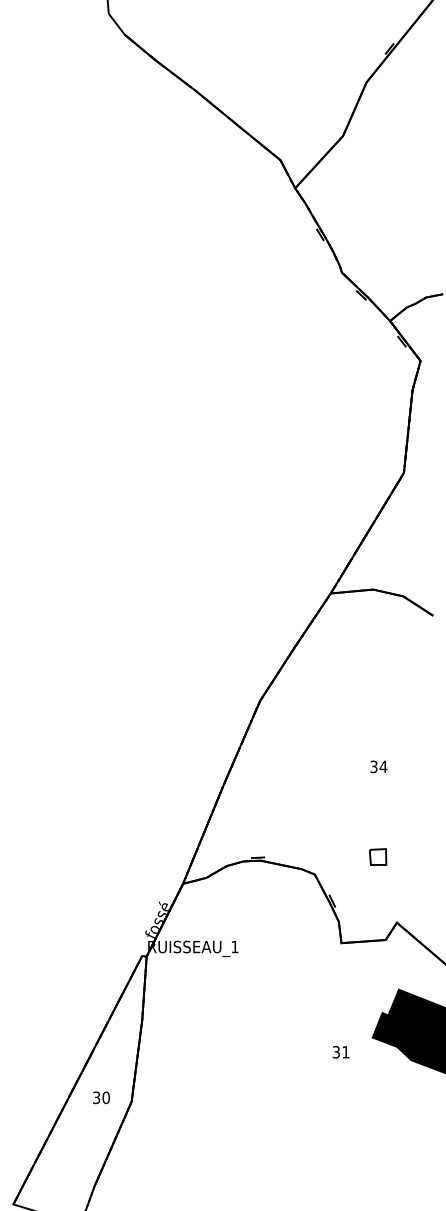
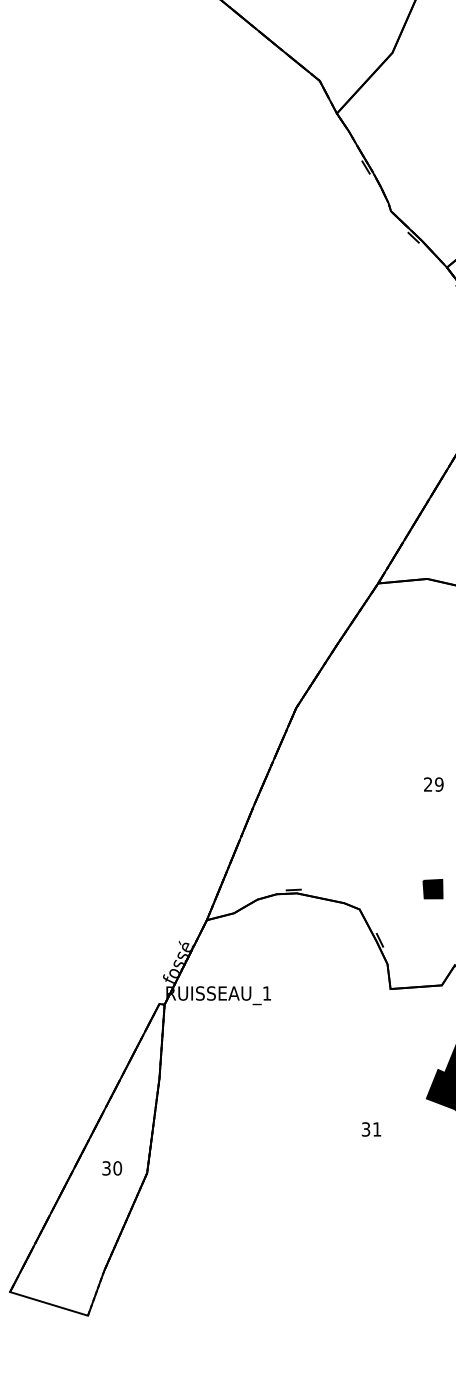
text: (378, 766) -> (433, 784), 34 -> 29
fill: (377, 857) -> (432, 889), added
text: (340, 1052) -> (370, 1129), moved

